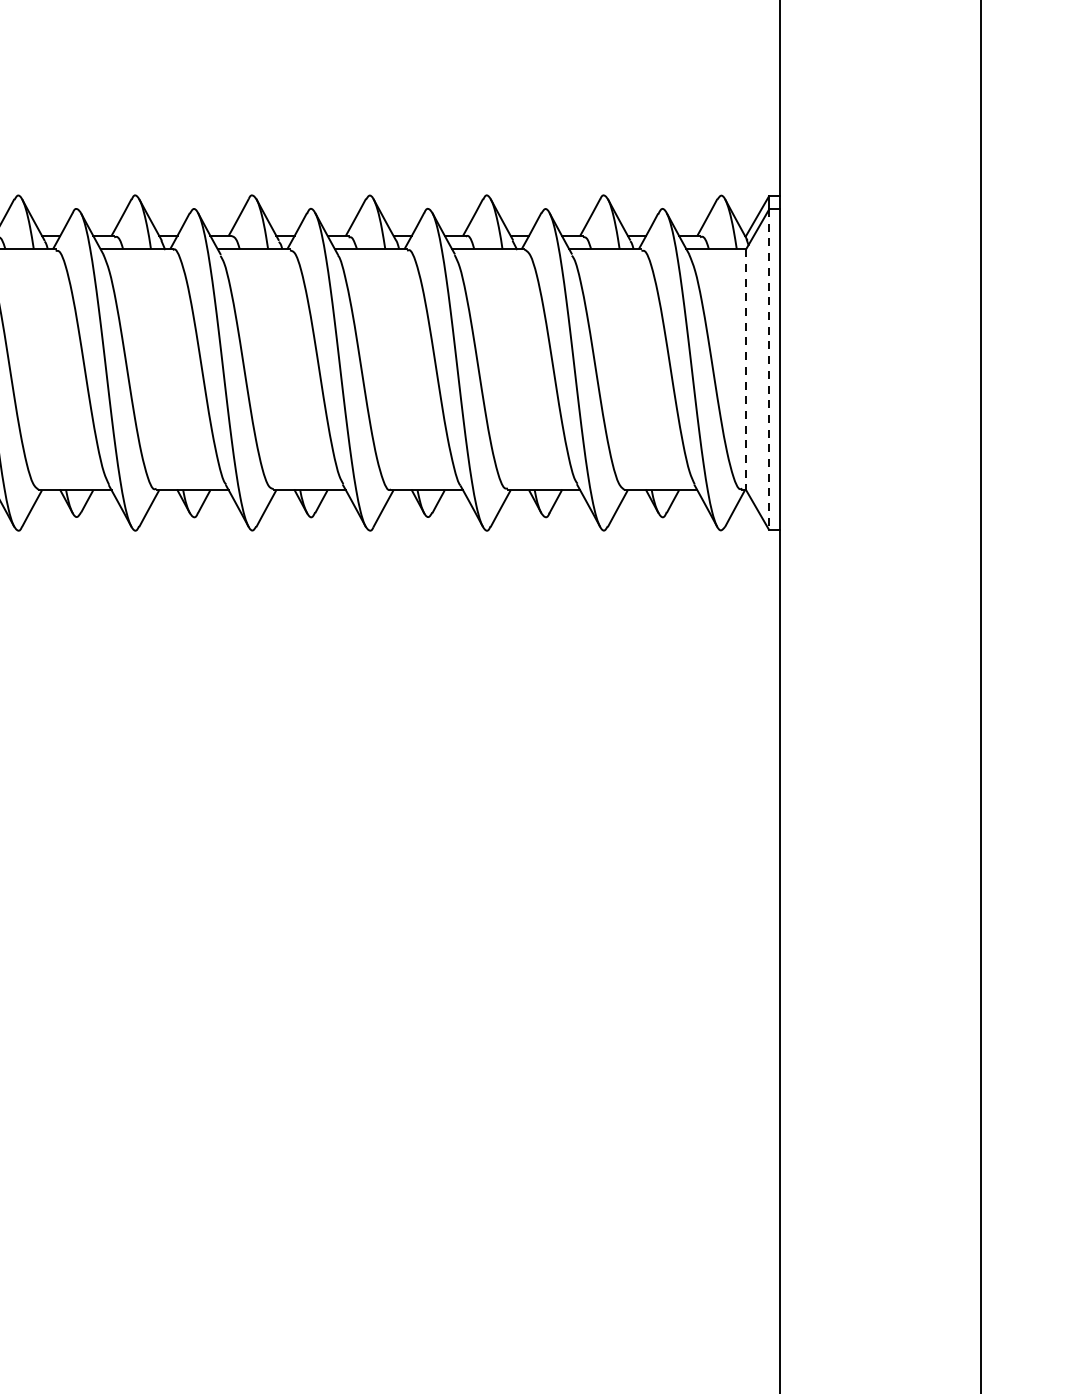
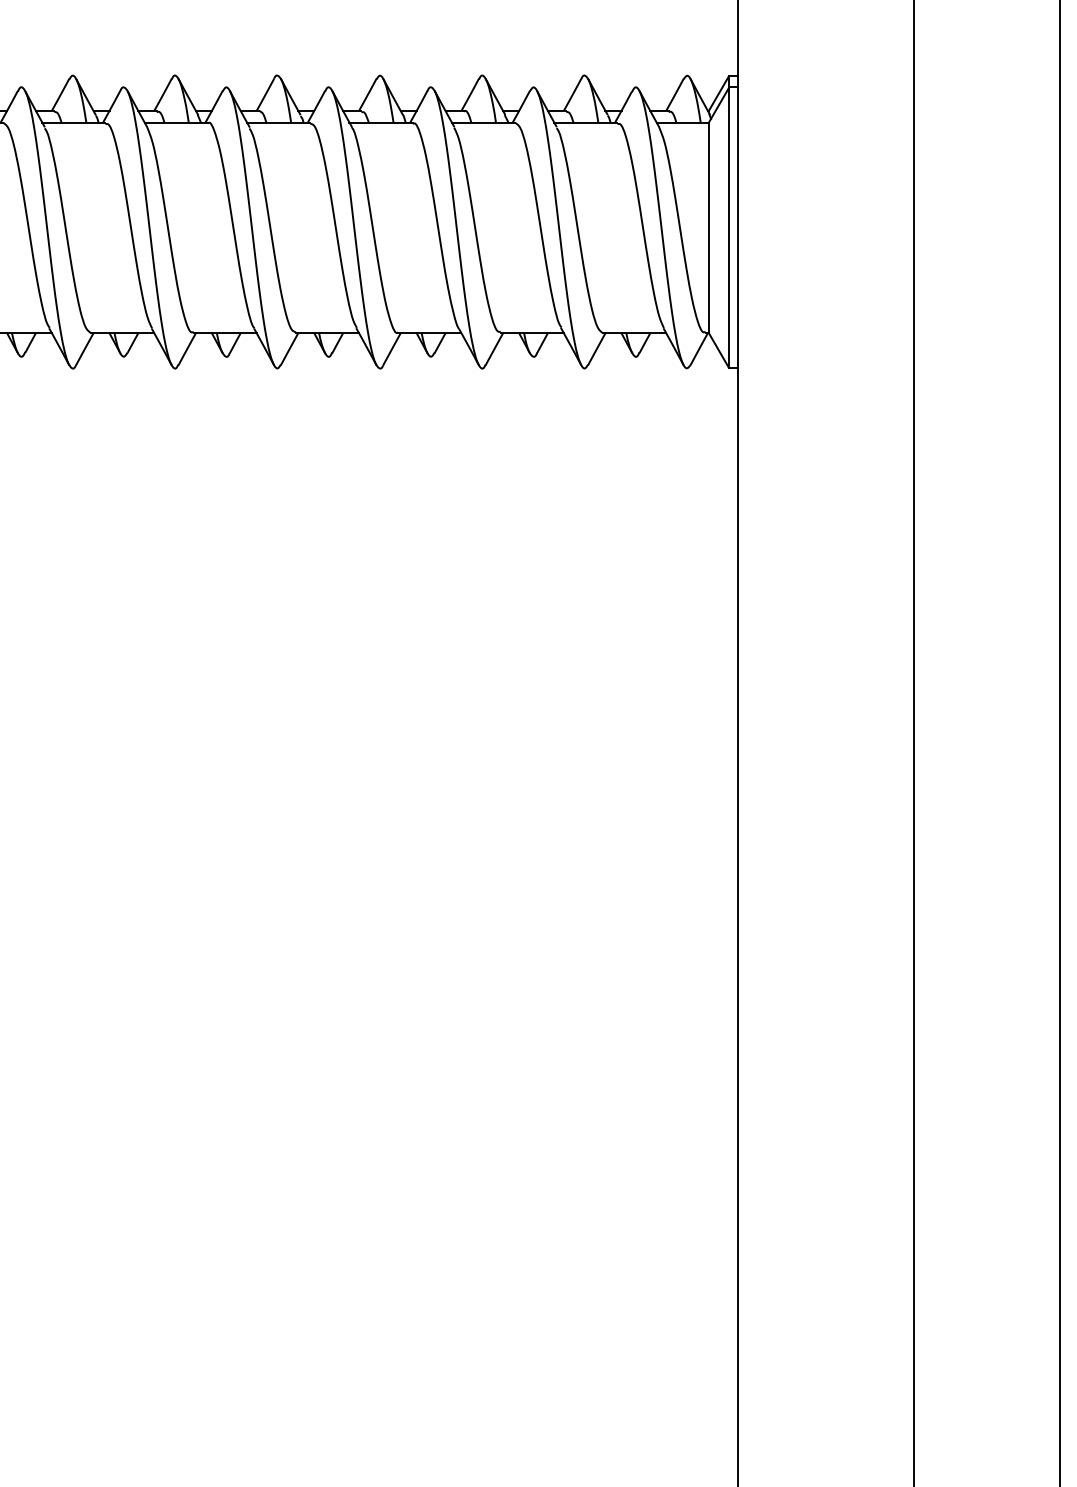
line: (745, 370) -> (708, 228), dashed -> solid
line: (769, 370) -> (729, 228), dashed -> solid

